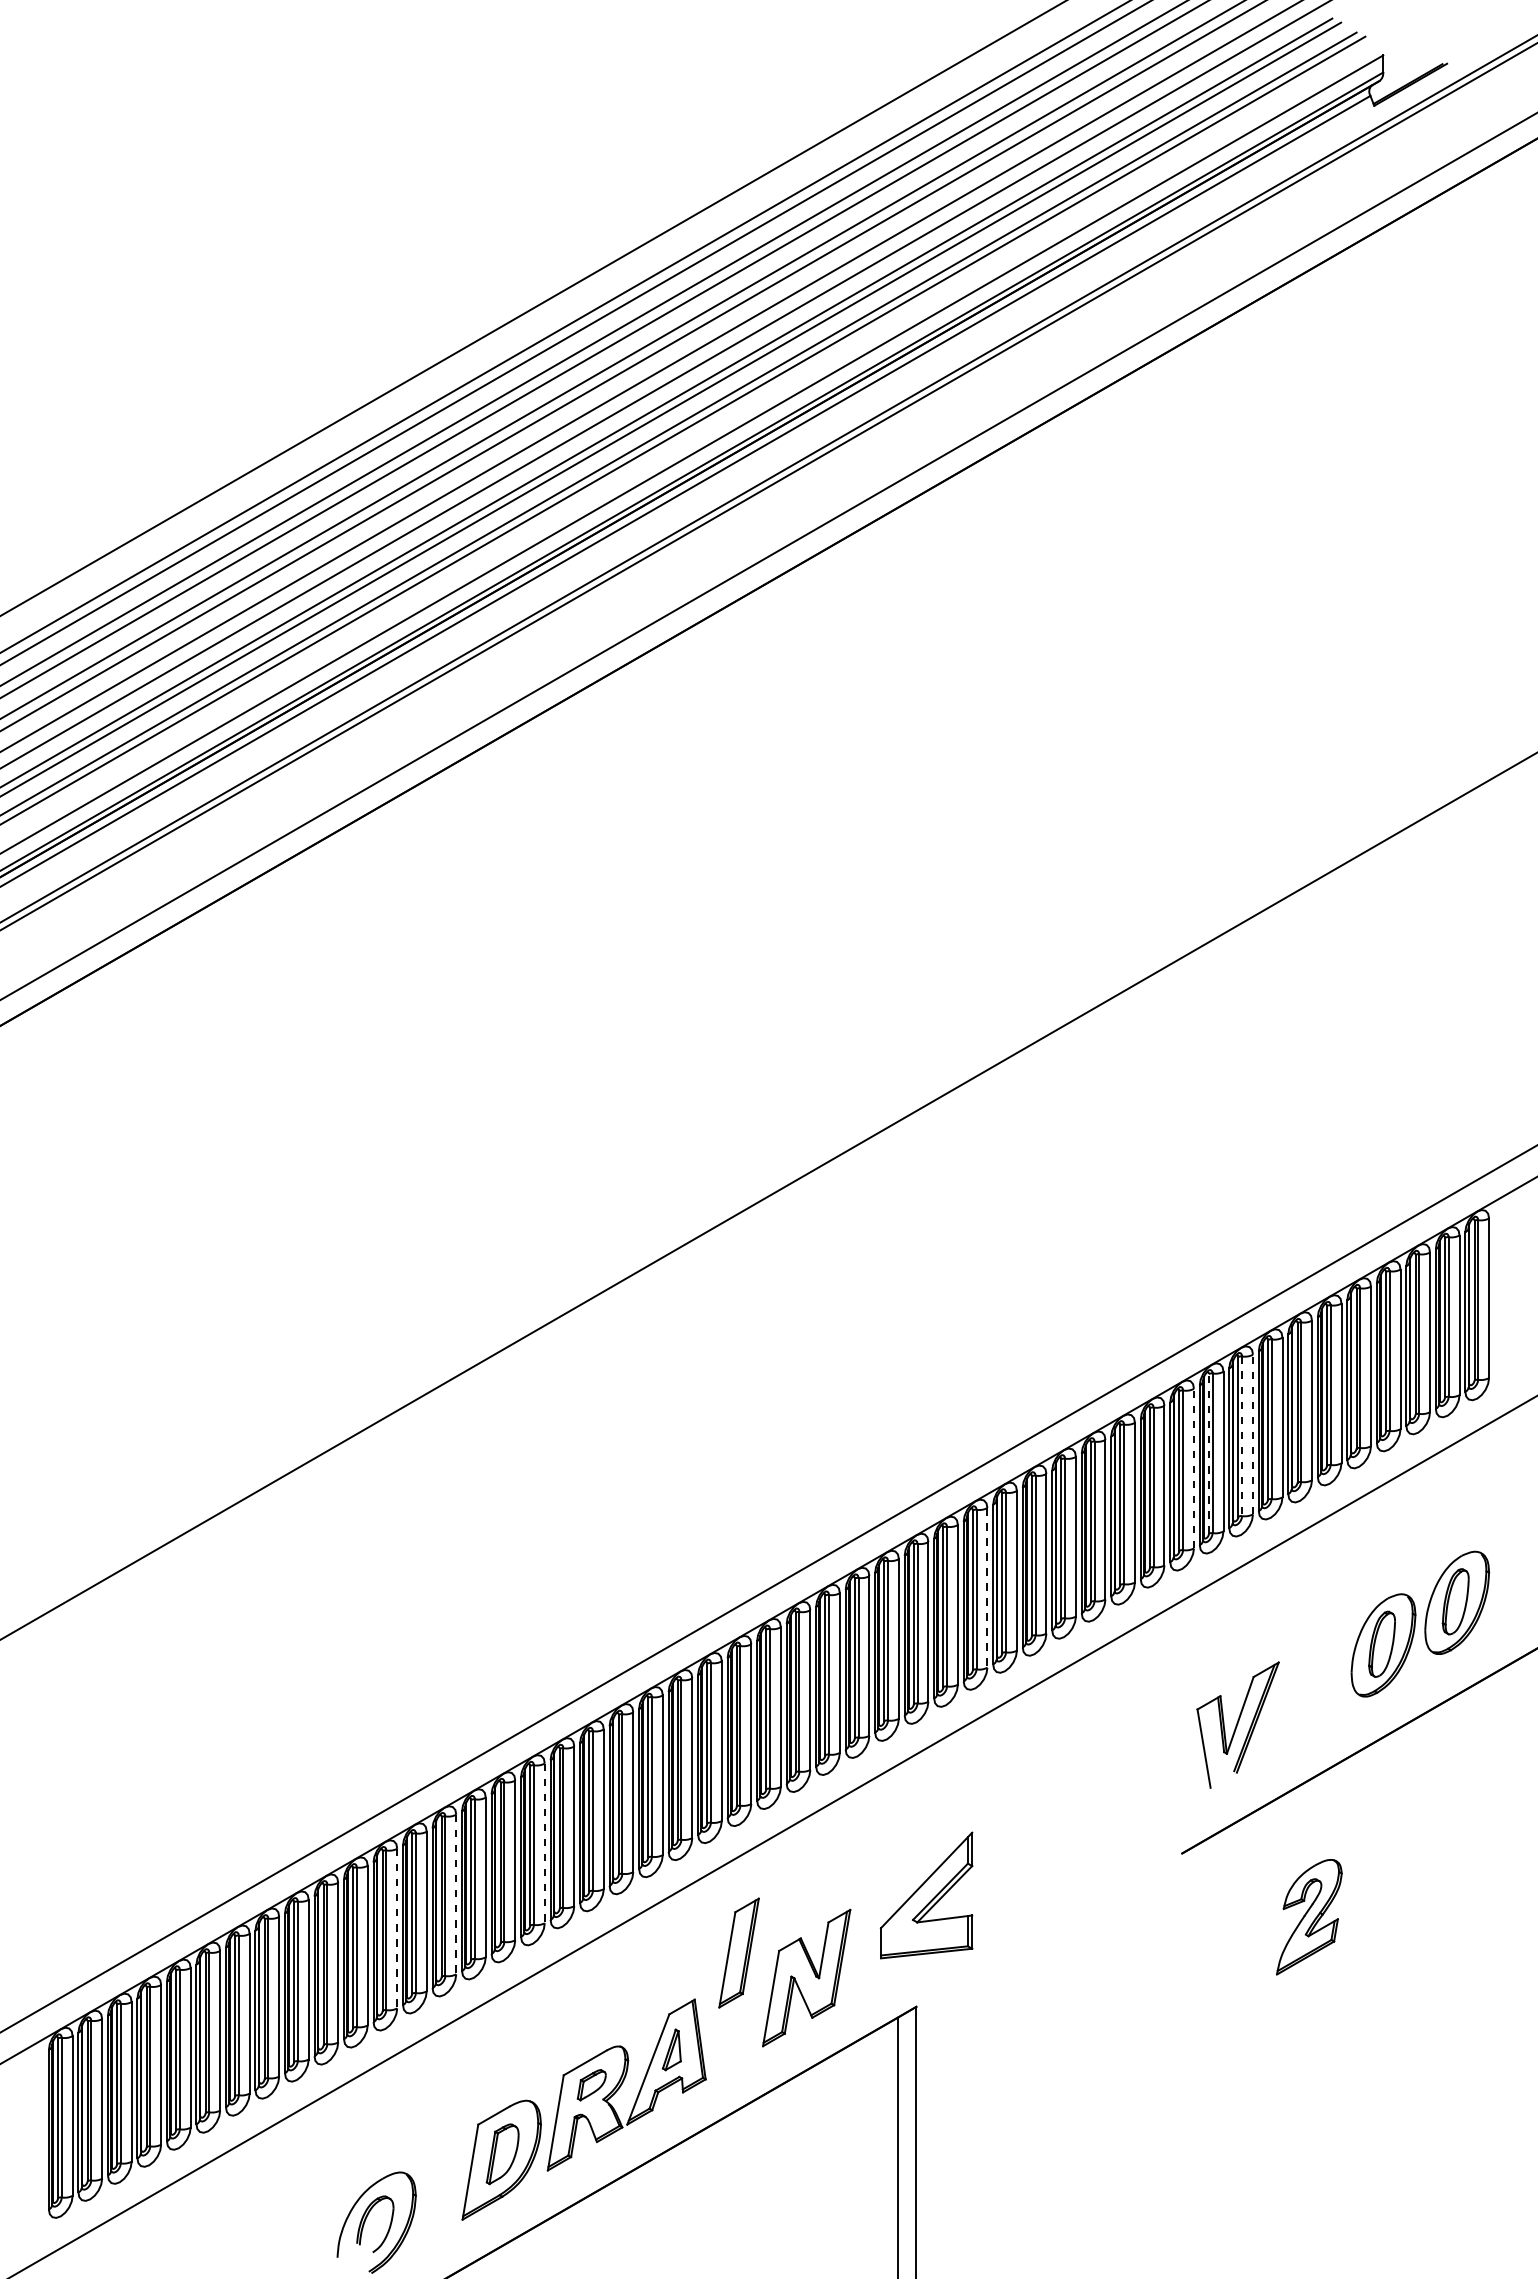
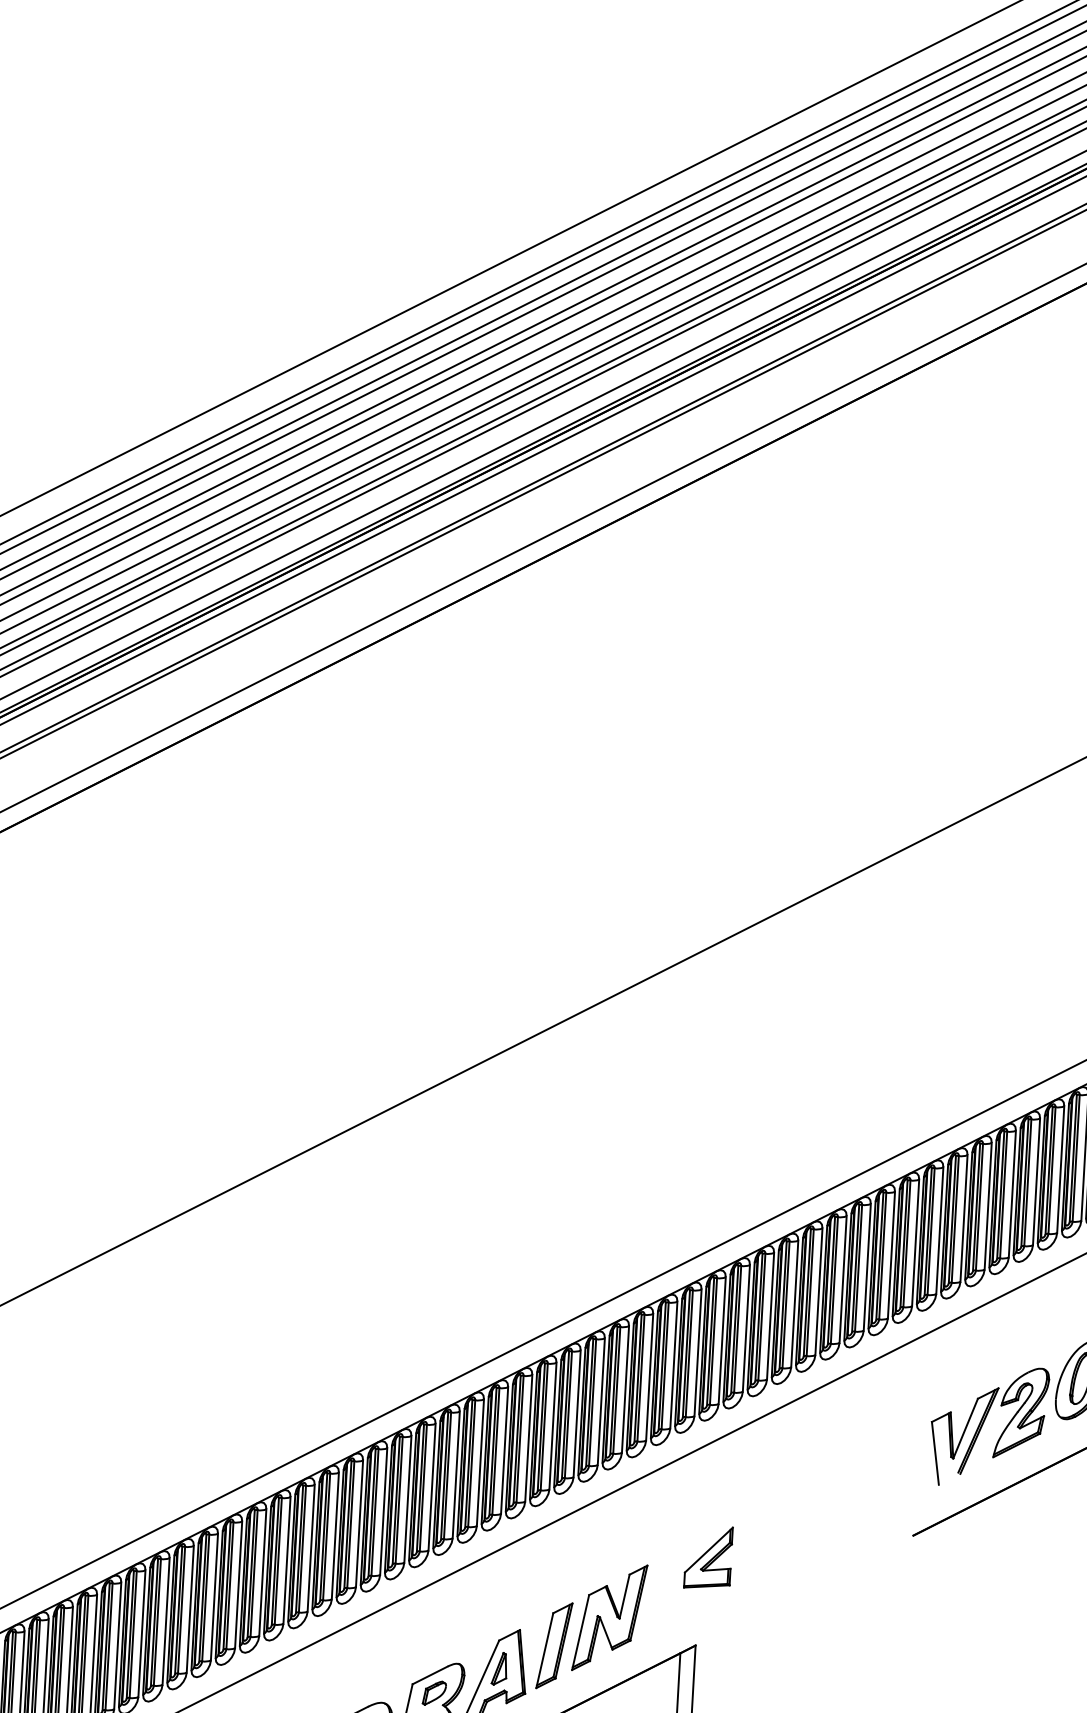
line: (1253, 1434) -> (988, 1206), dashed -> solid
line: (1242, 1436) -> (979, 1207), dashed -> solid
line: (1208, 1453) -> (952, 1219), dashed -> solid
line: (1193, 1468) -> (939, 1230), dashed -> solid
line: (987, 1587) -> (770, 1315), dashed -> solid
line: (544, 1843) -> (407, 1499), dashed -> solid
line: (456, 1894) -> (335, 1535), dashed -> solid
part: (925, 1895) -> (707, 1557), size x0.62
part: (1309, 1917) -> (1021, 1413), moved
line: (397, 1928) -> (287, 1560), dashed -> solid
part: (738, 1952) -> (553, 1645), moved

